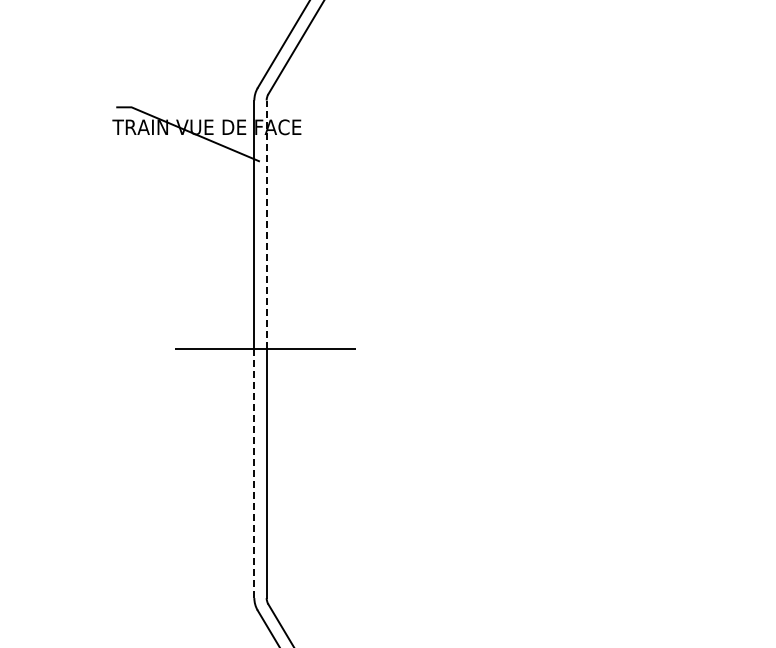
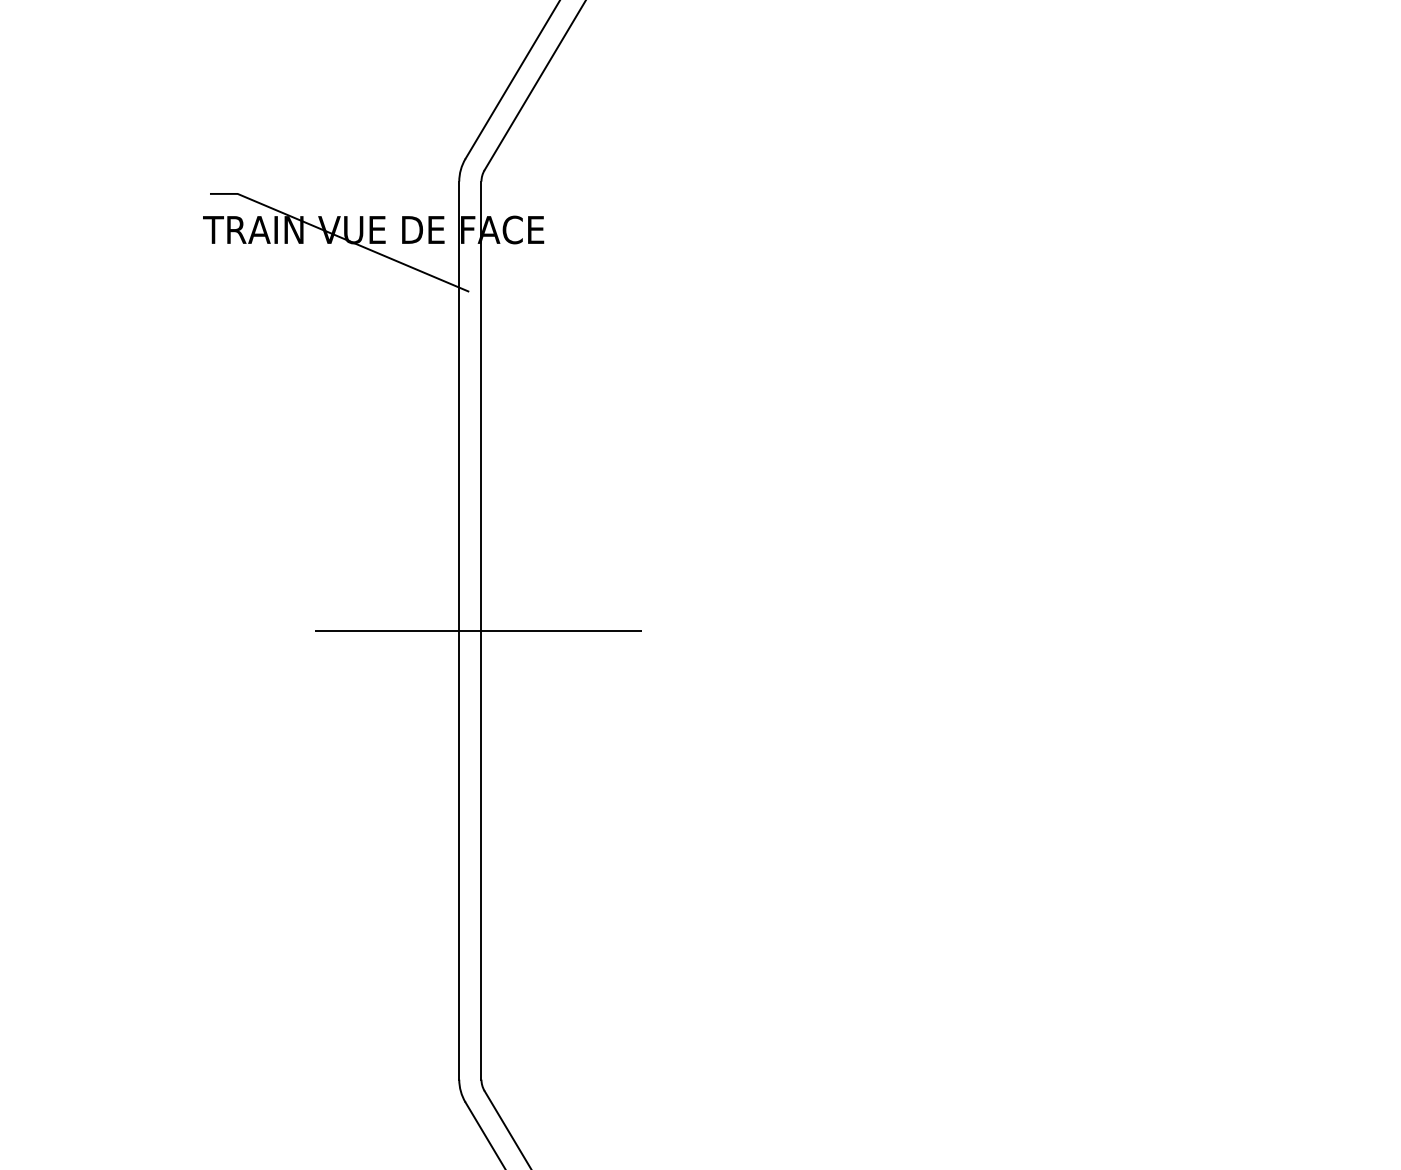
line: (266, 224) -> (481, 405), dashed -> solid
line: (254, 474) -> (459, 856), dashed -> solid

